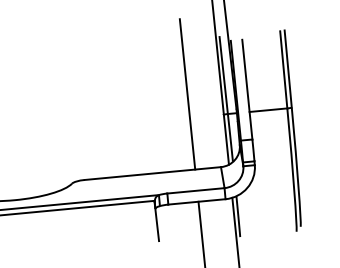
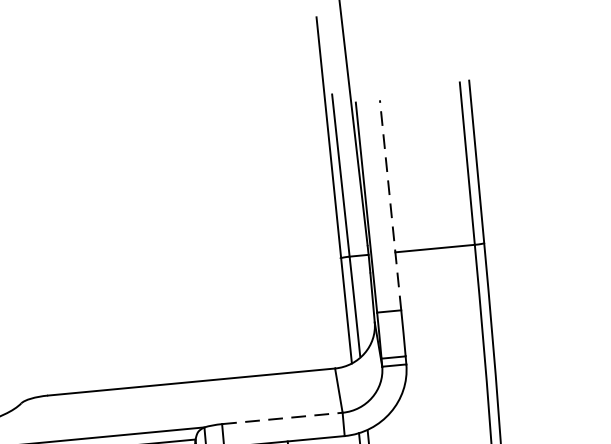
line: (247, 89) -> (390, 204), solid -> dashed
line: (187, 94) -> (264, 215), removed
line: (195, 190) -> (281, 417), solid -> dashed

